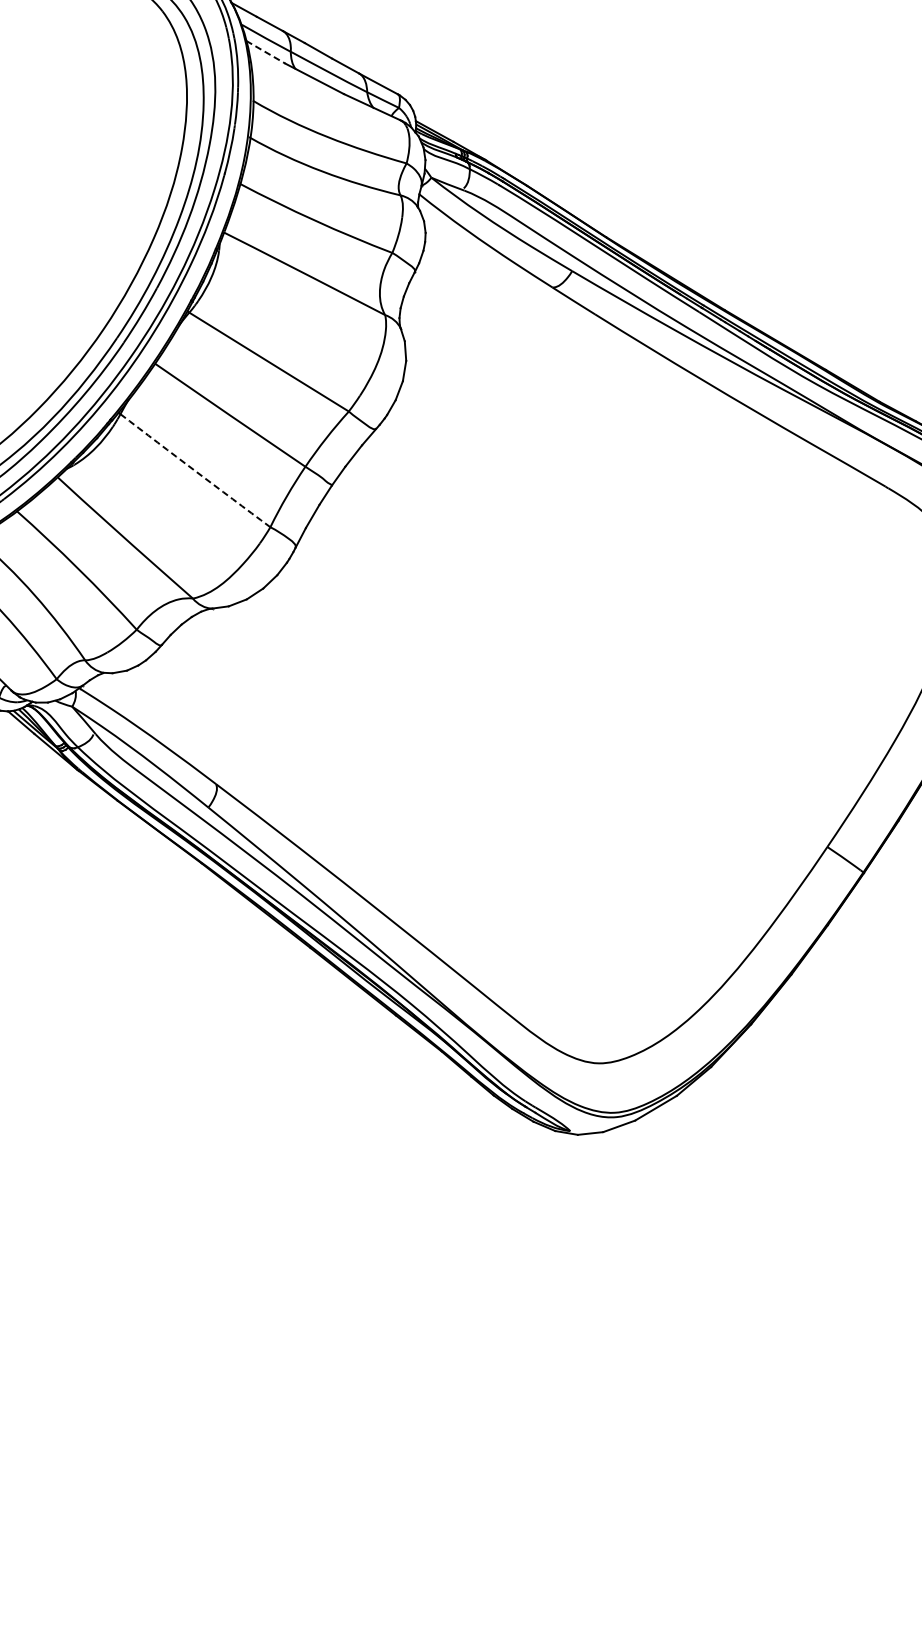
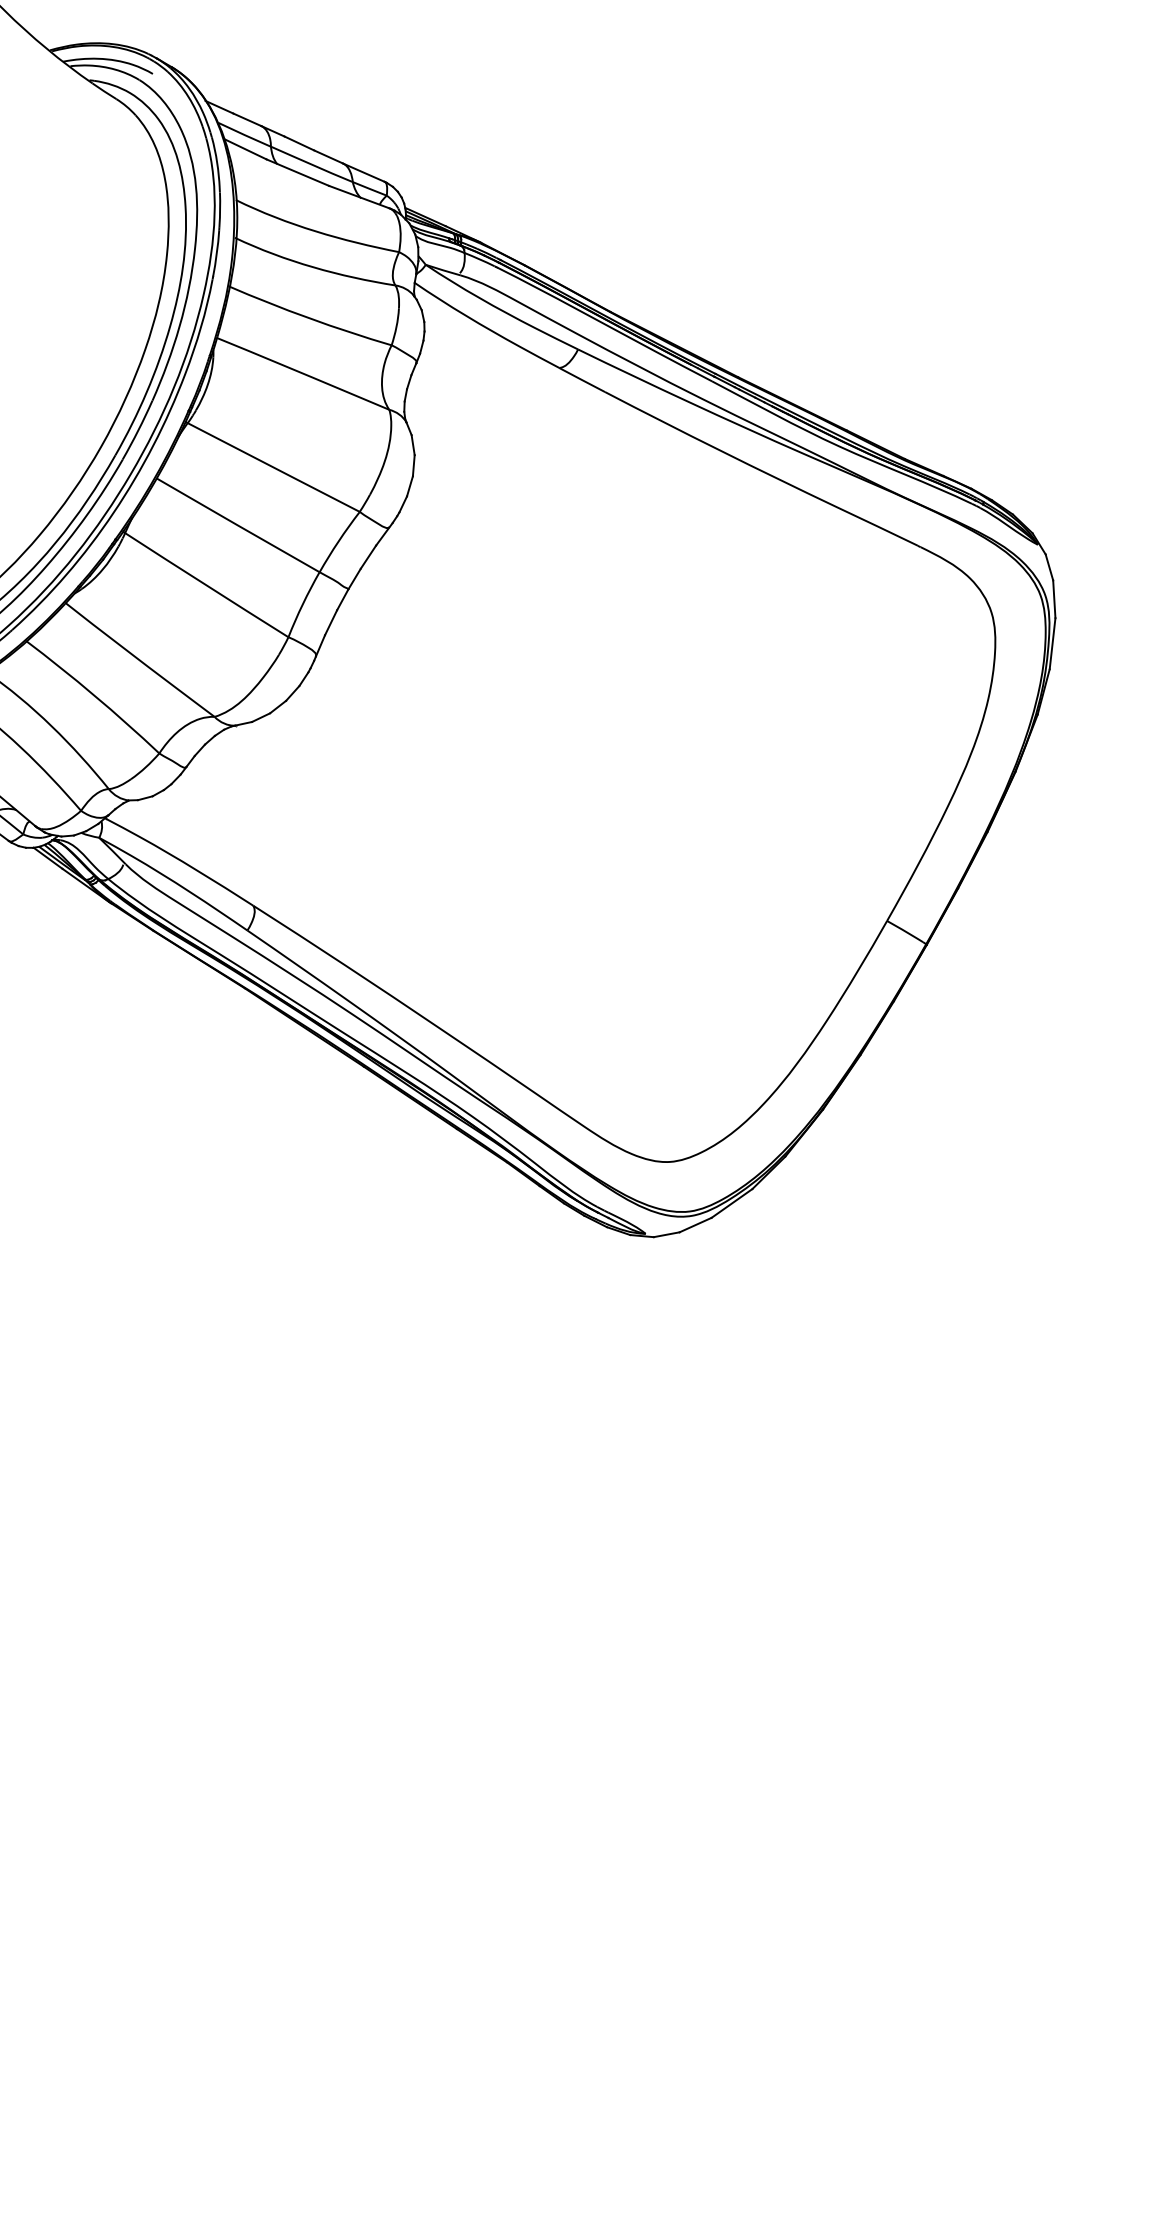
line: (265, 52) -> (245, 149), dashed -> solid
arc: (195, 470) -> (206, 585), dashed -> solid

